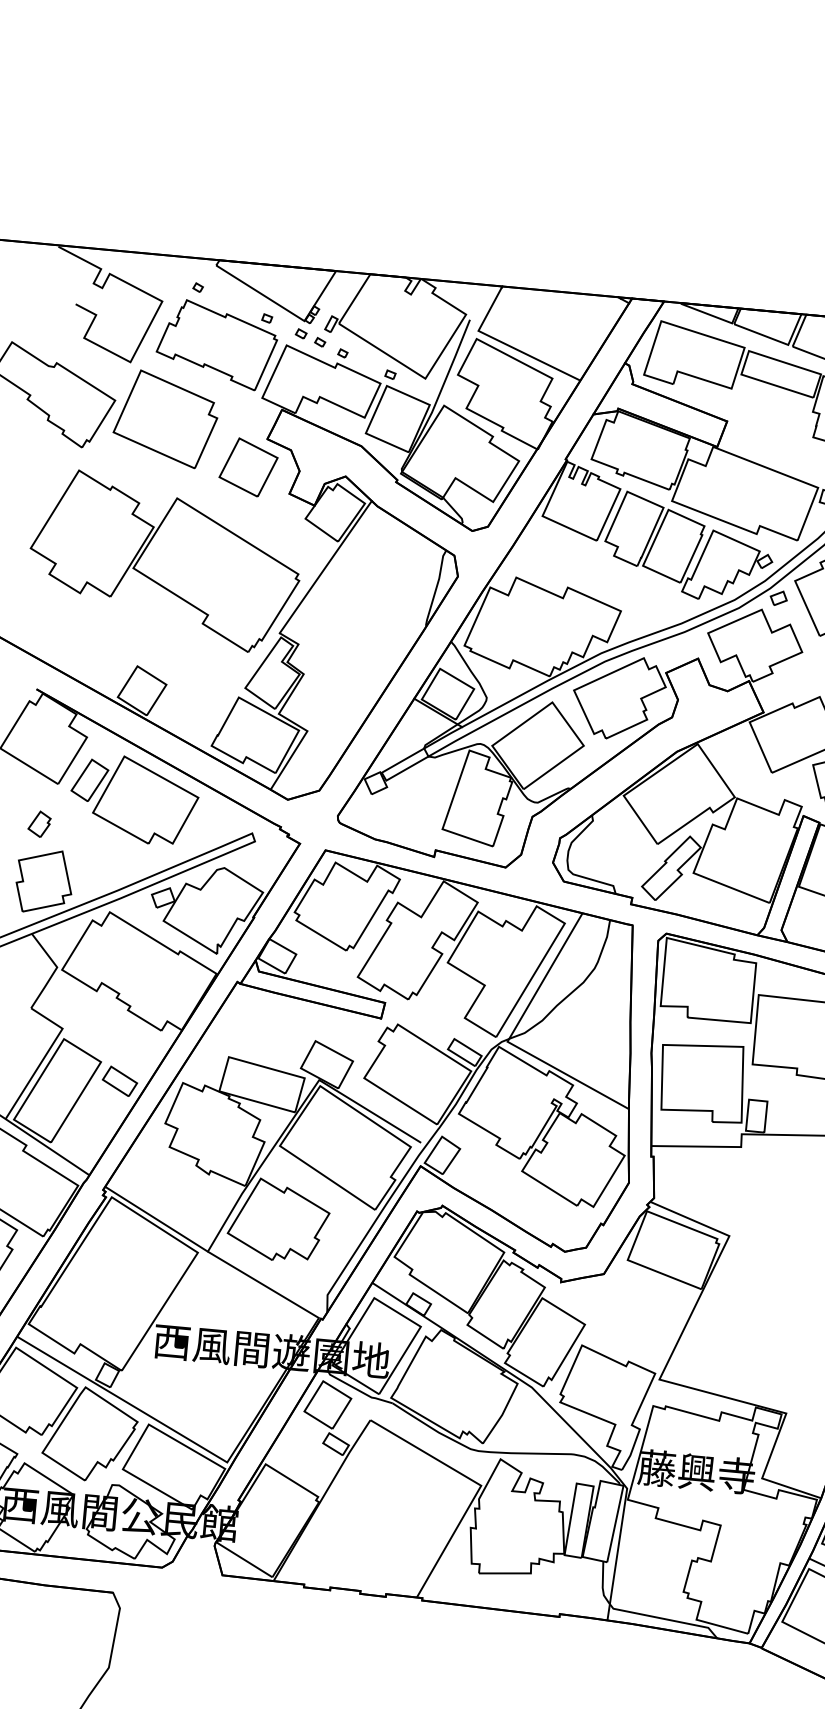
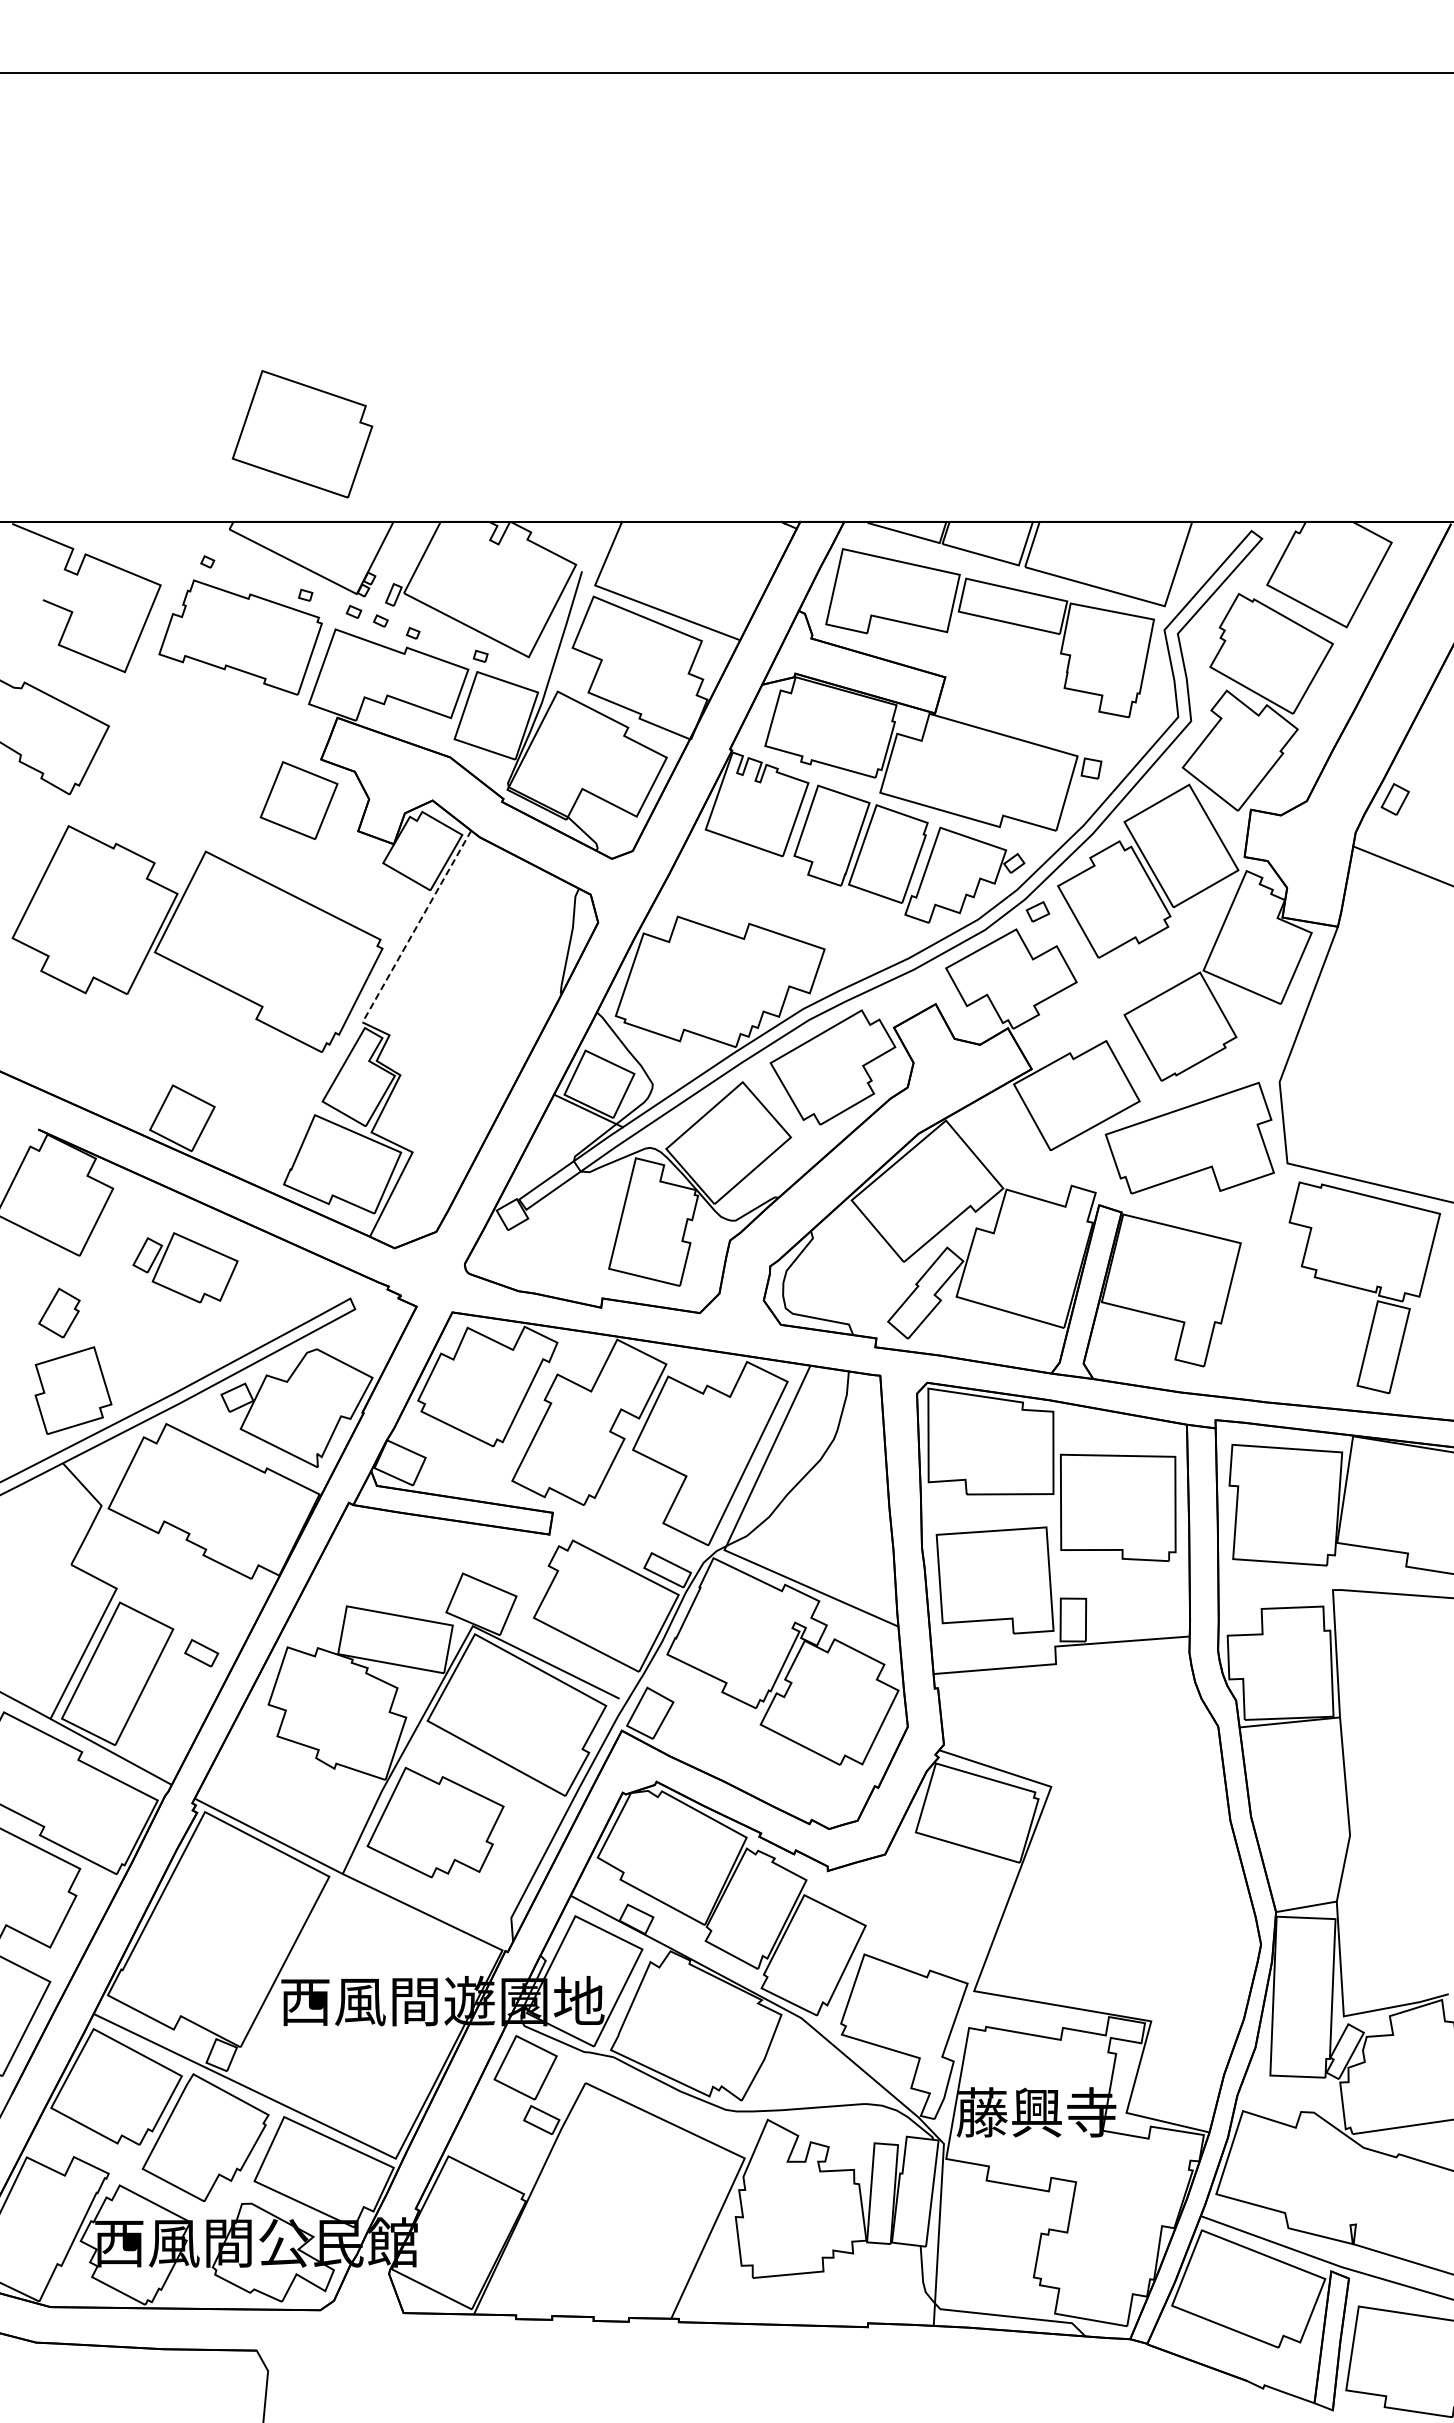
part: (165, 419) -> (302, 434), moved
line: (325, 567) -> (416, 927), solid -> dashed
part: (134, 799) -> (185, 1267), size x0.6
part: (39, 823) -> (59, 1312), size x1.4
part: (119, 1081) -> (201, 1653), size x0.7

